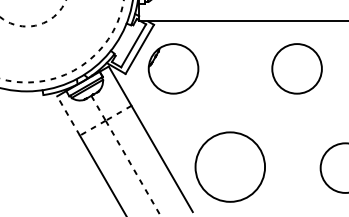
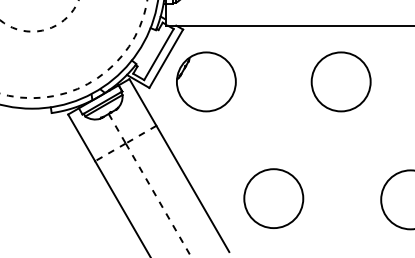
circle: (296, 68) -> (340, 81), moved
line: (68, 115) -> (81, 137), dashed -> solid
circle: (230, 166) -> (273, 198), size x0.71

